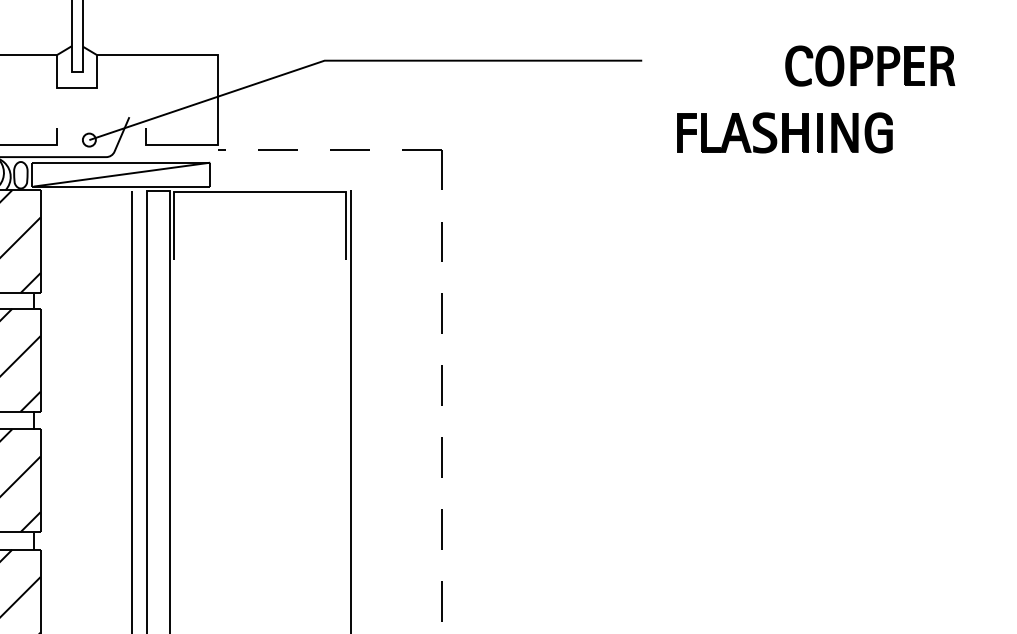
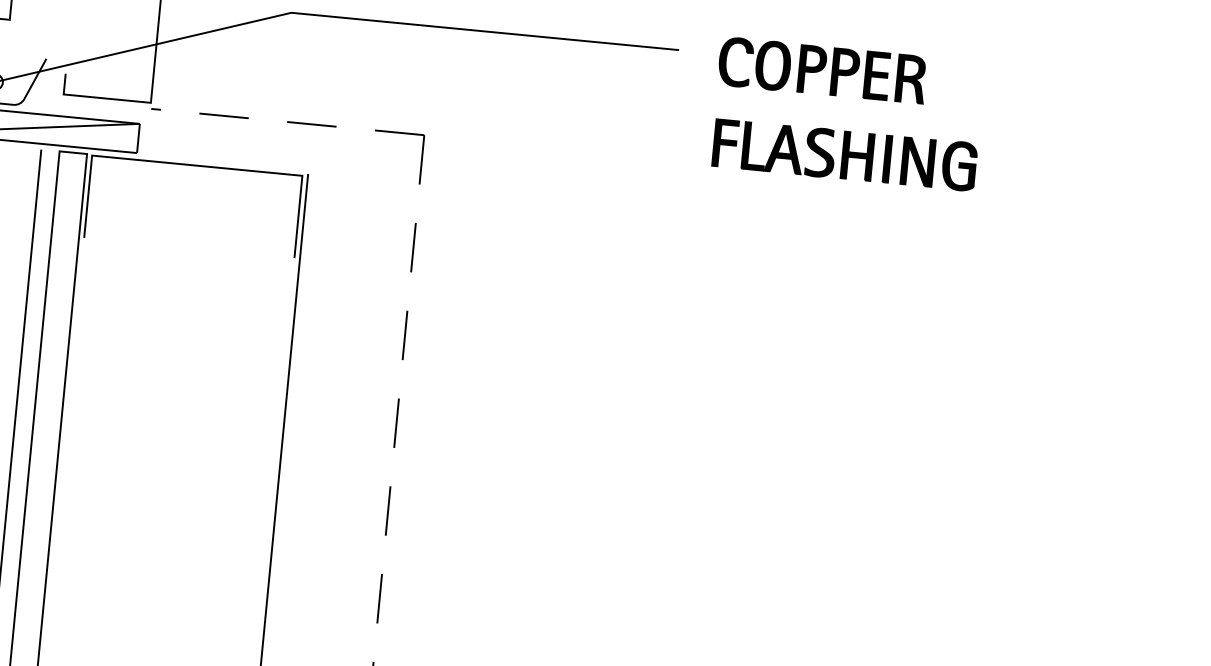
part: (870, 65) -> (822, 69), moved

